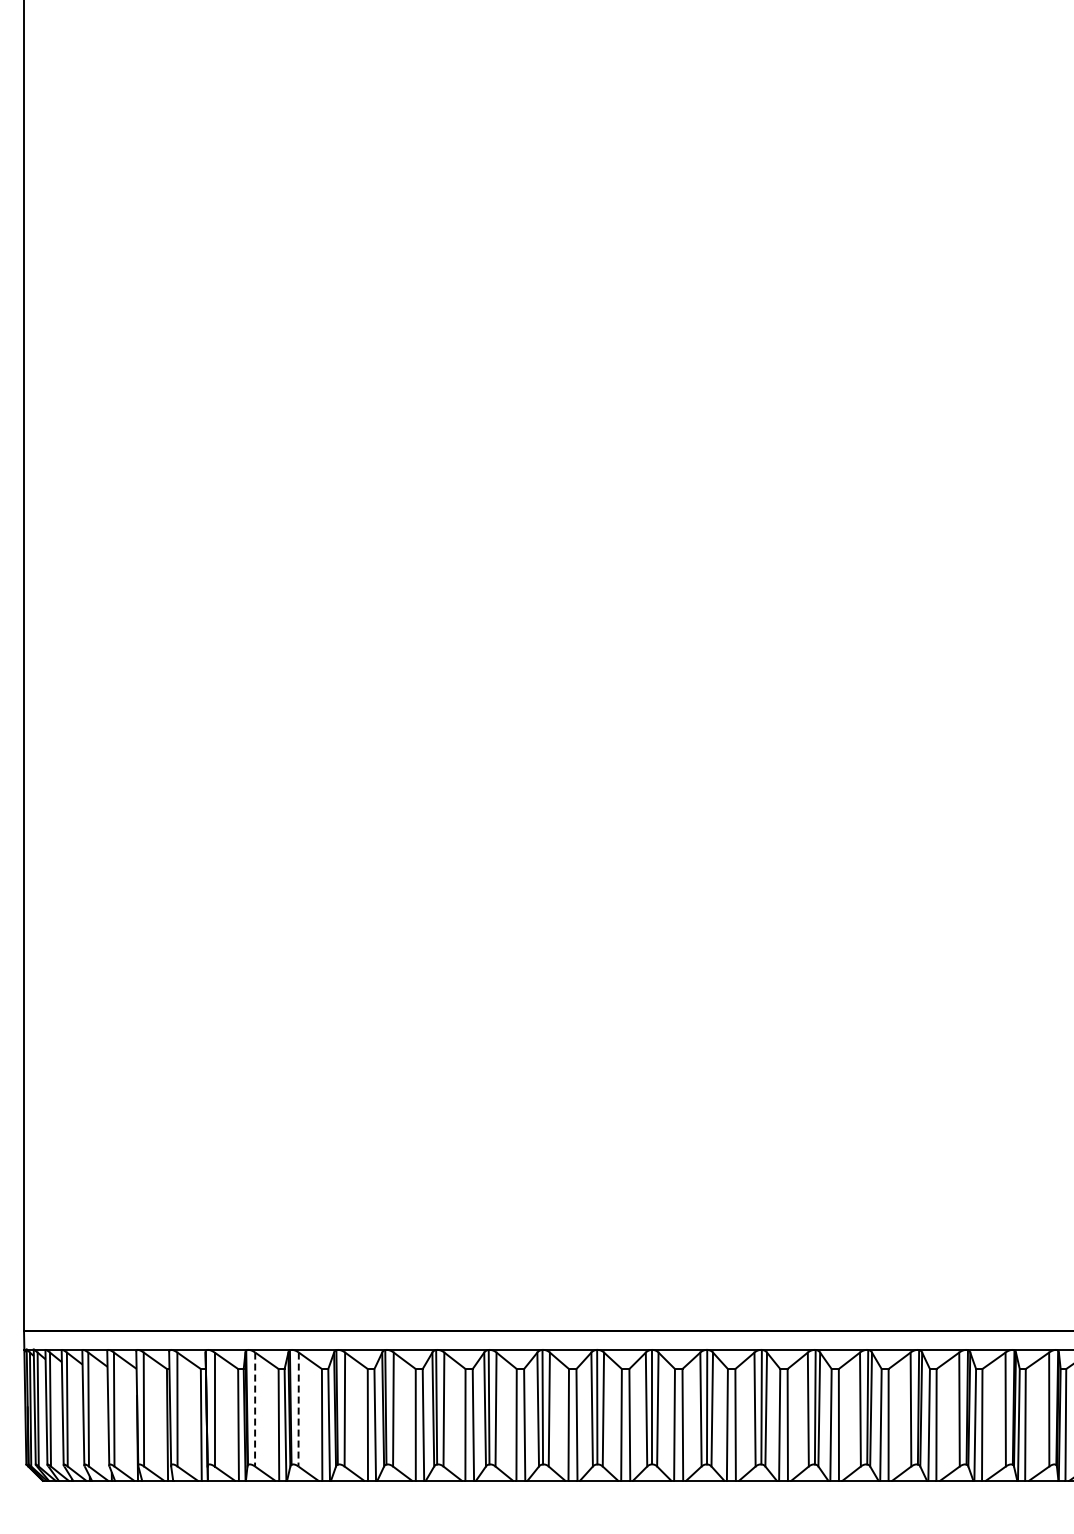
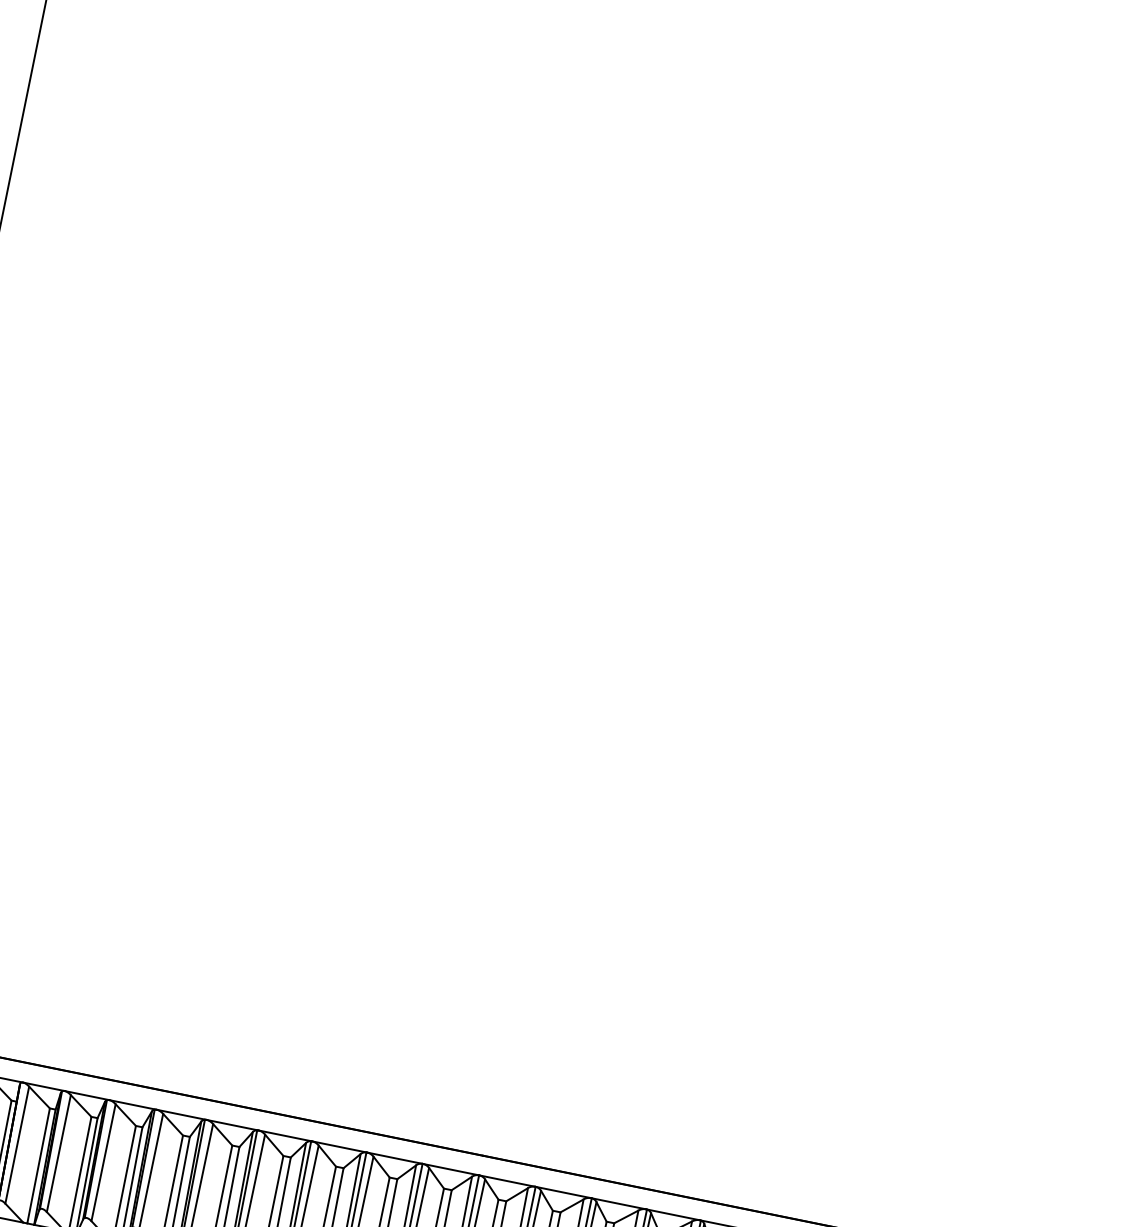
line: (255, 1409) -> (59, 1153), dashed -> solid
line: (298, 1409) -> (103, 1162), dashed -> solid

